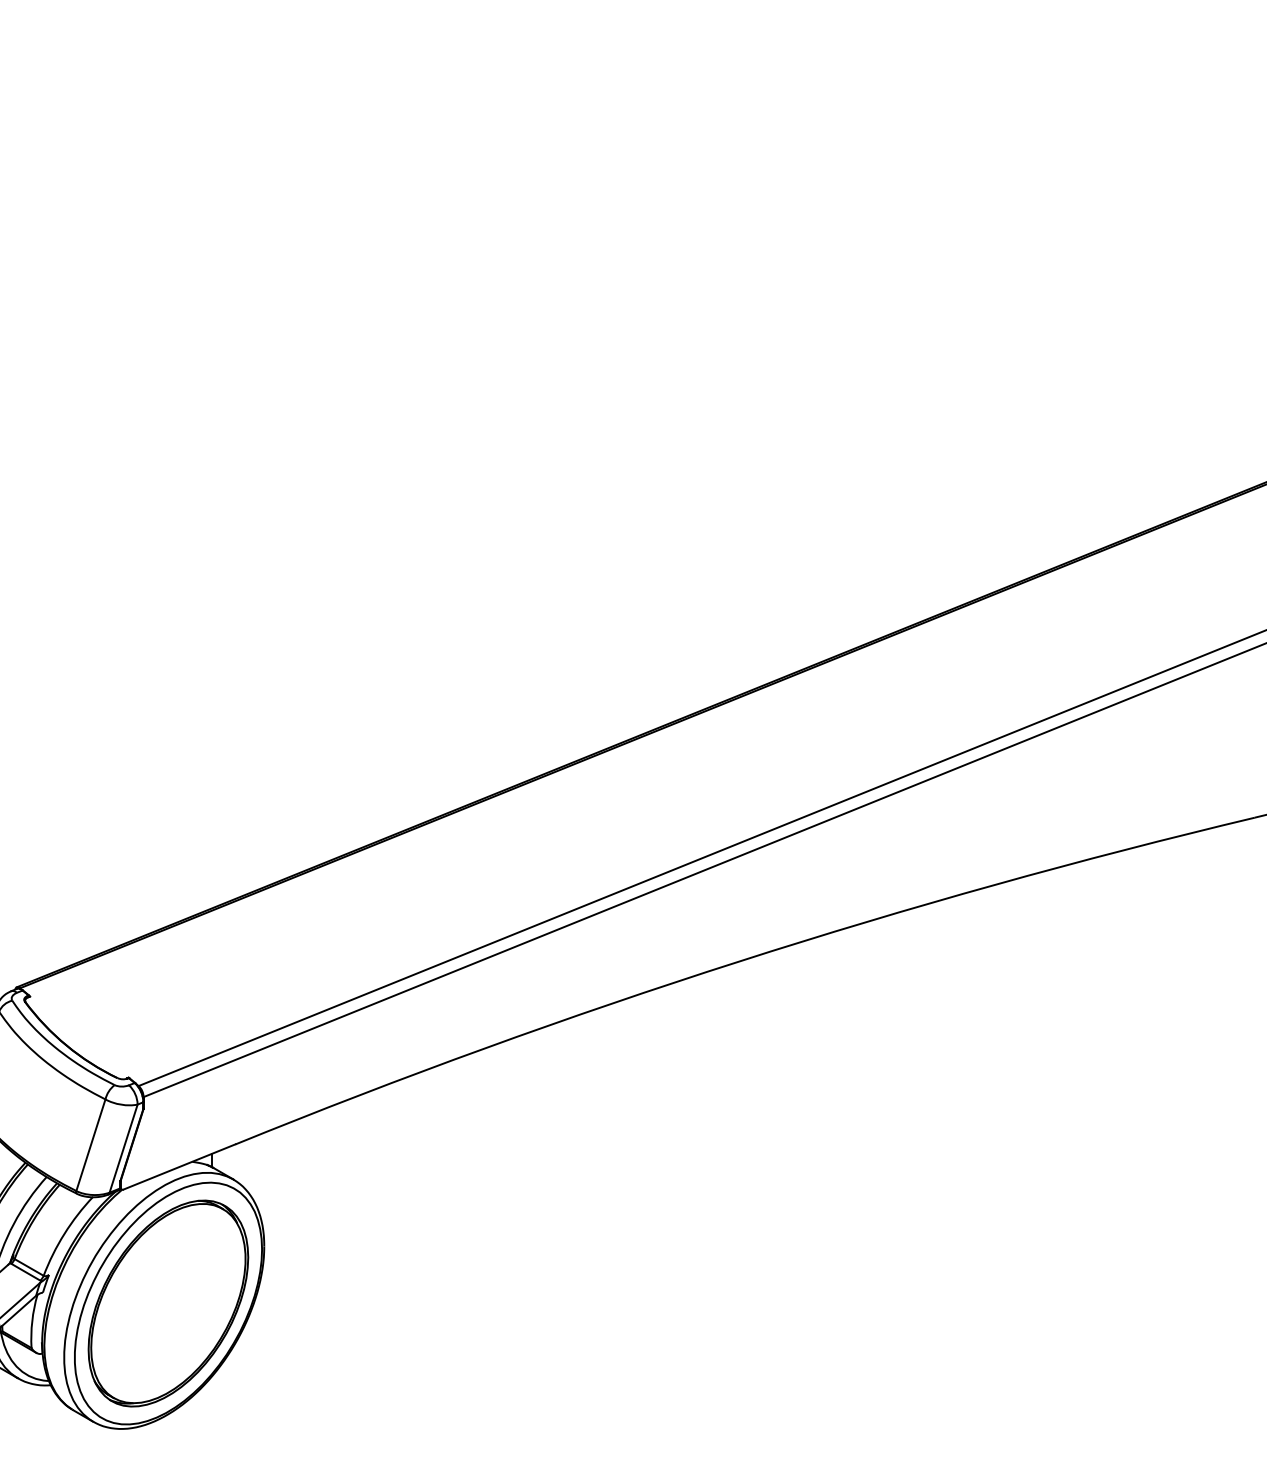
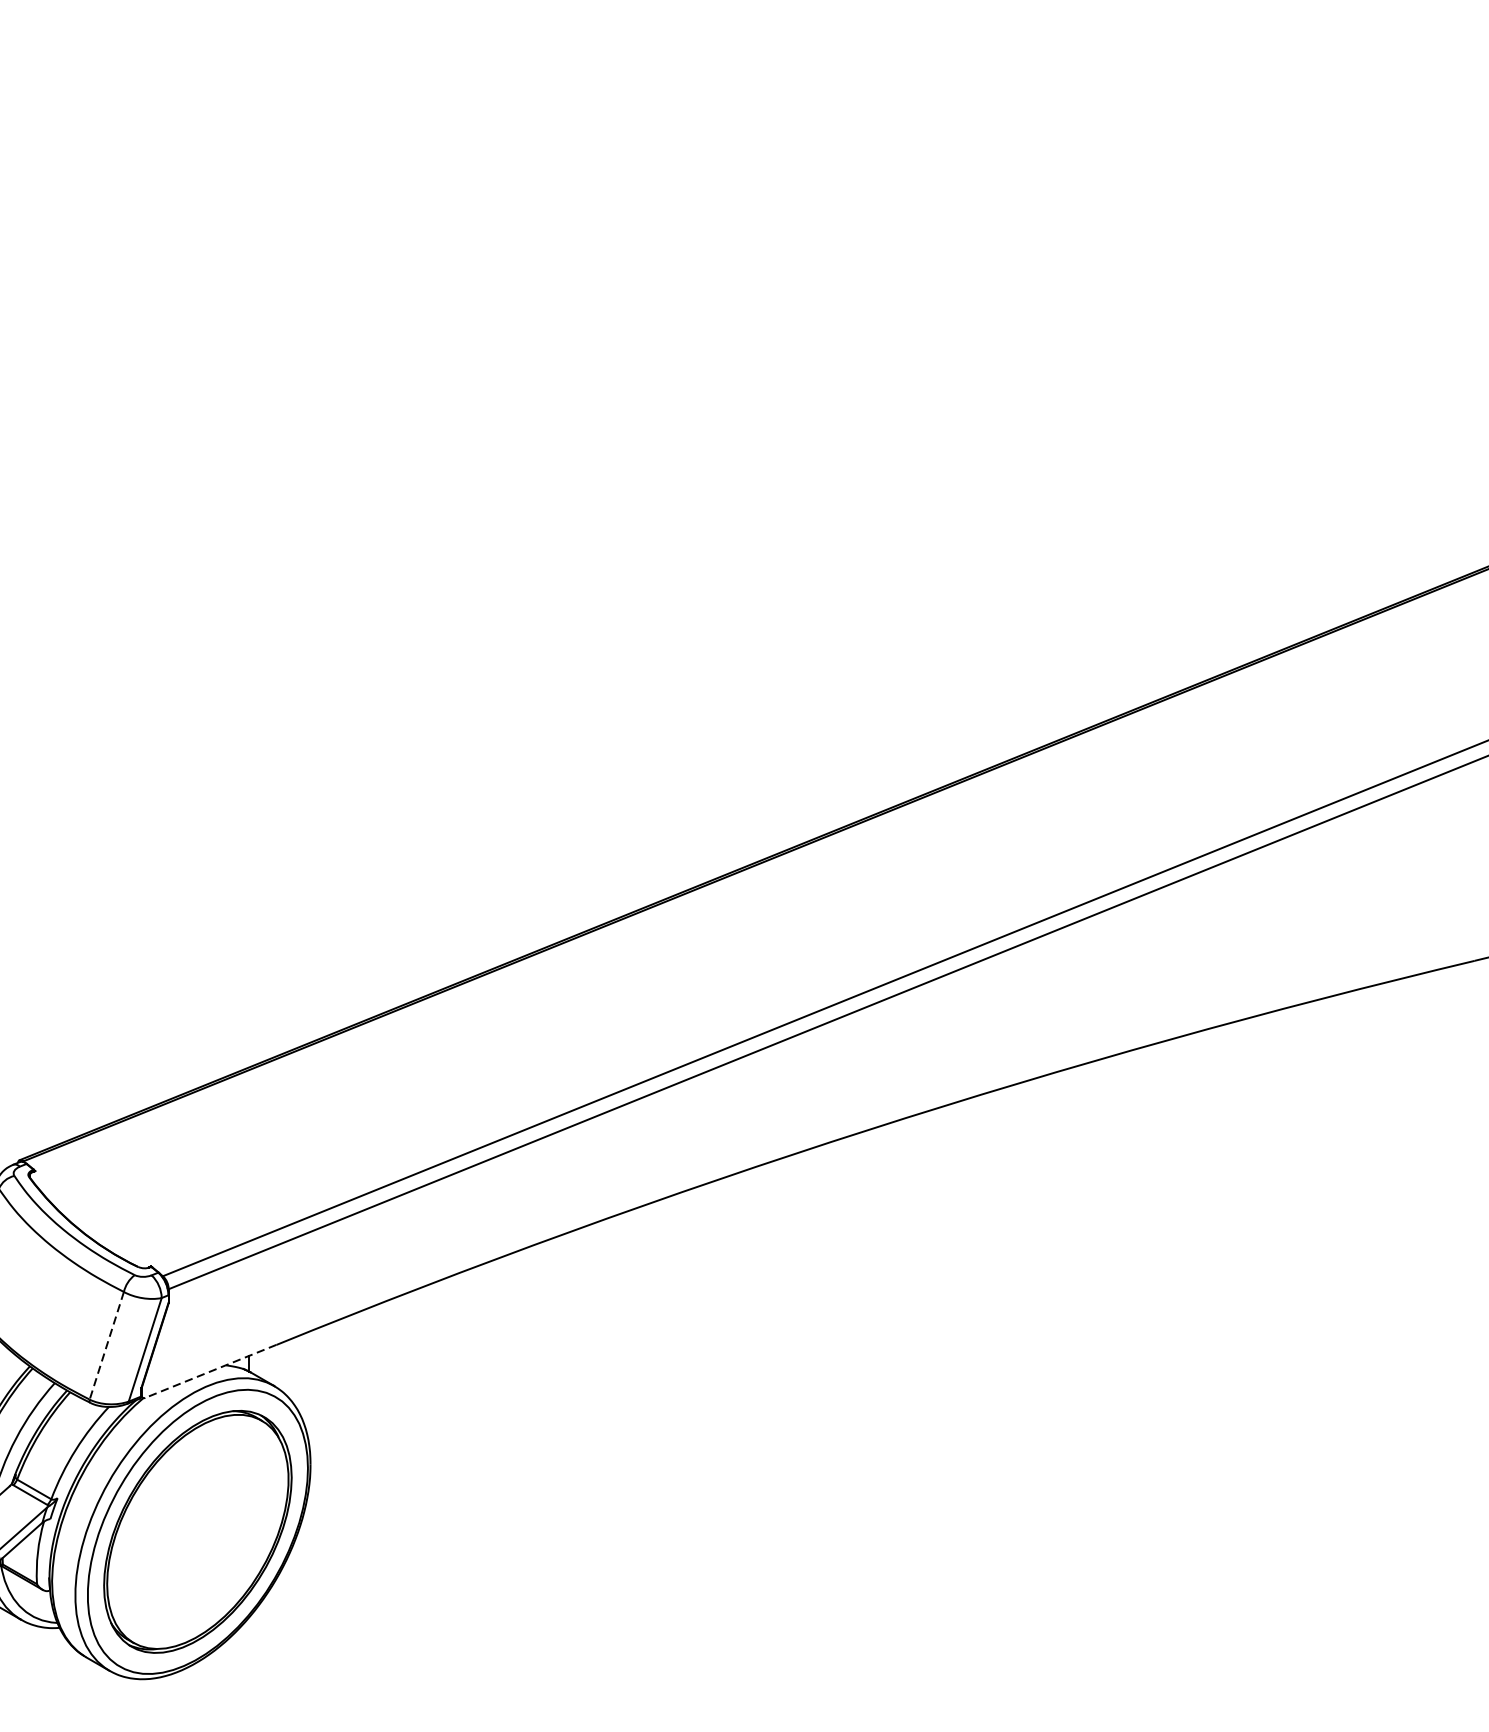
line: (90, 1145) -> (106, 1346), solid -> dashed
line: (179, 1167) -> (210, 1371), solid -> dashed

